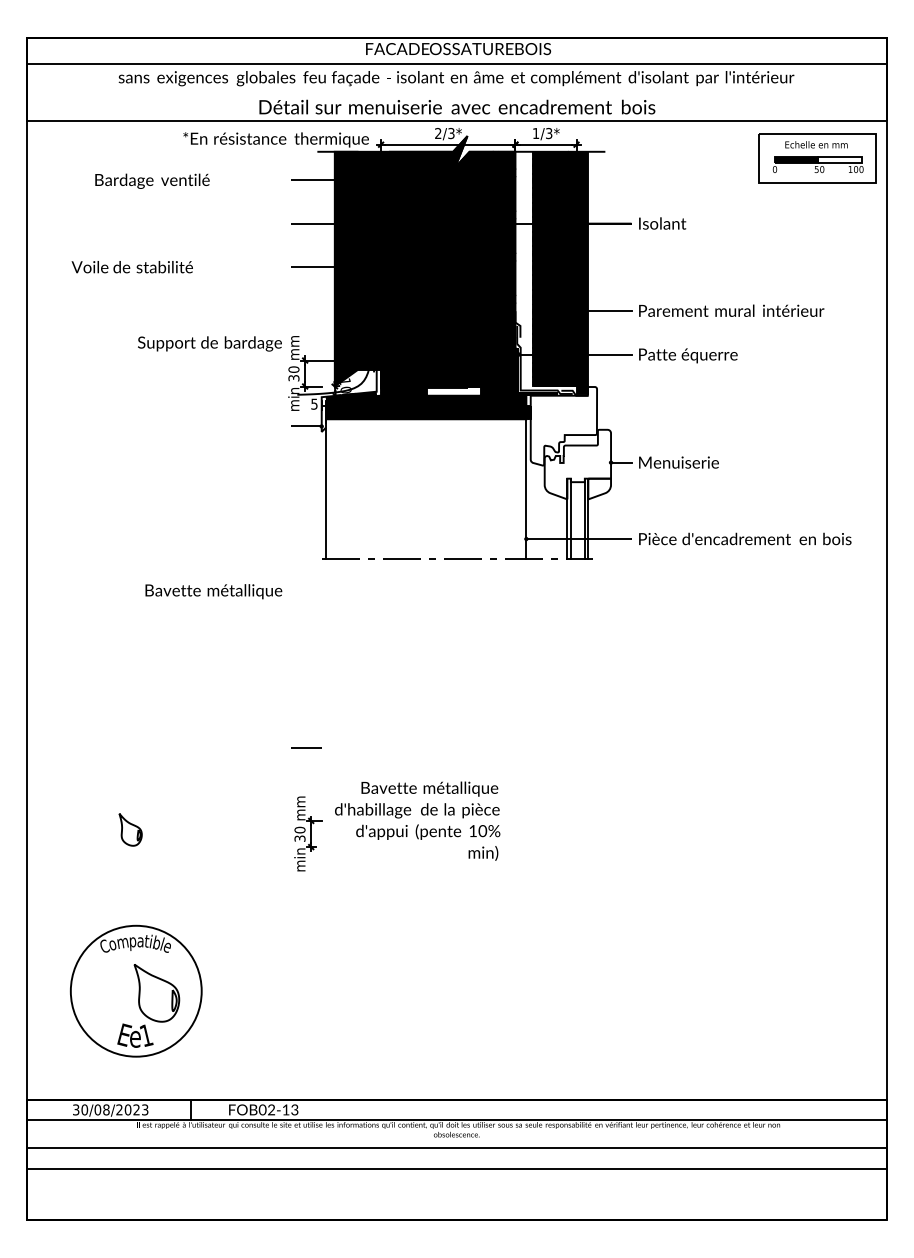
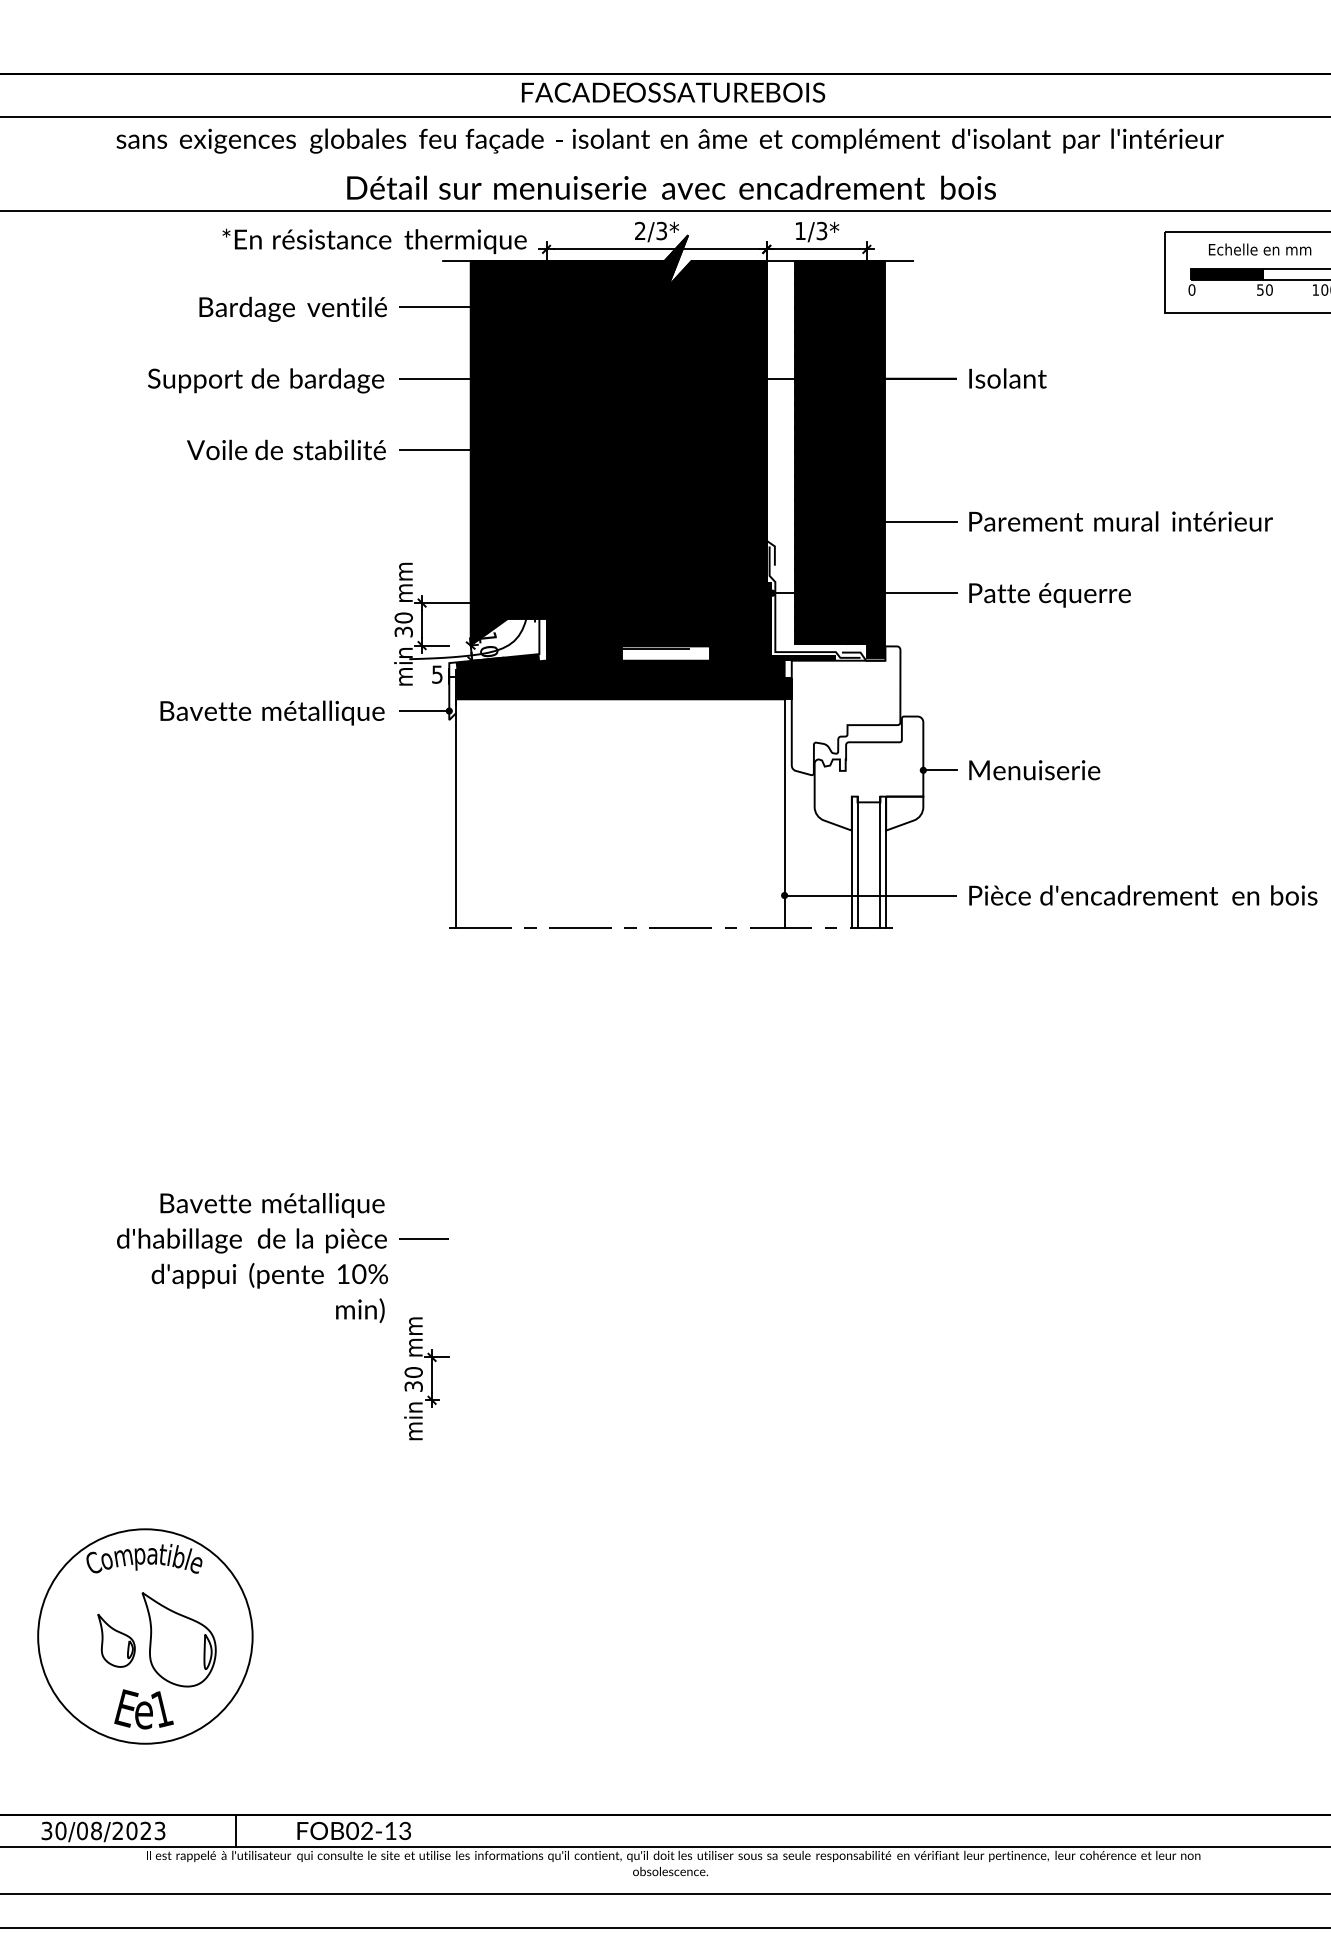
text: (152, 180) -> (293, 308), moved
text: (131, 267) -> (285, 450), moved
text: (209, 343) -> (265, 380), moved
text: (213, 591) -> (271, 712), moved
text: (417, 820) -> (252, 1256), moved
part: (130, 829) -> (116, 1640), moved

